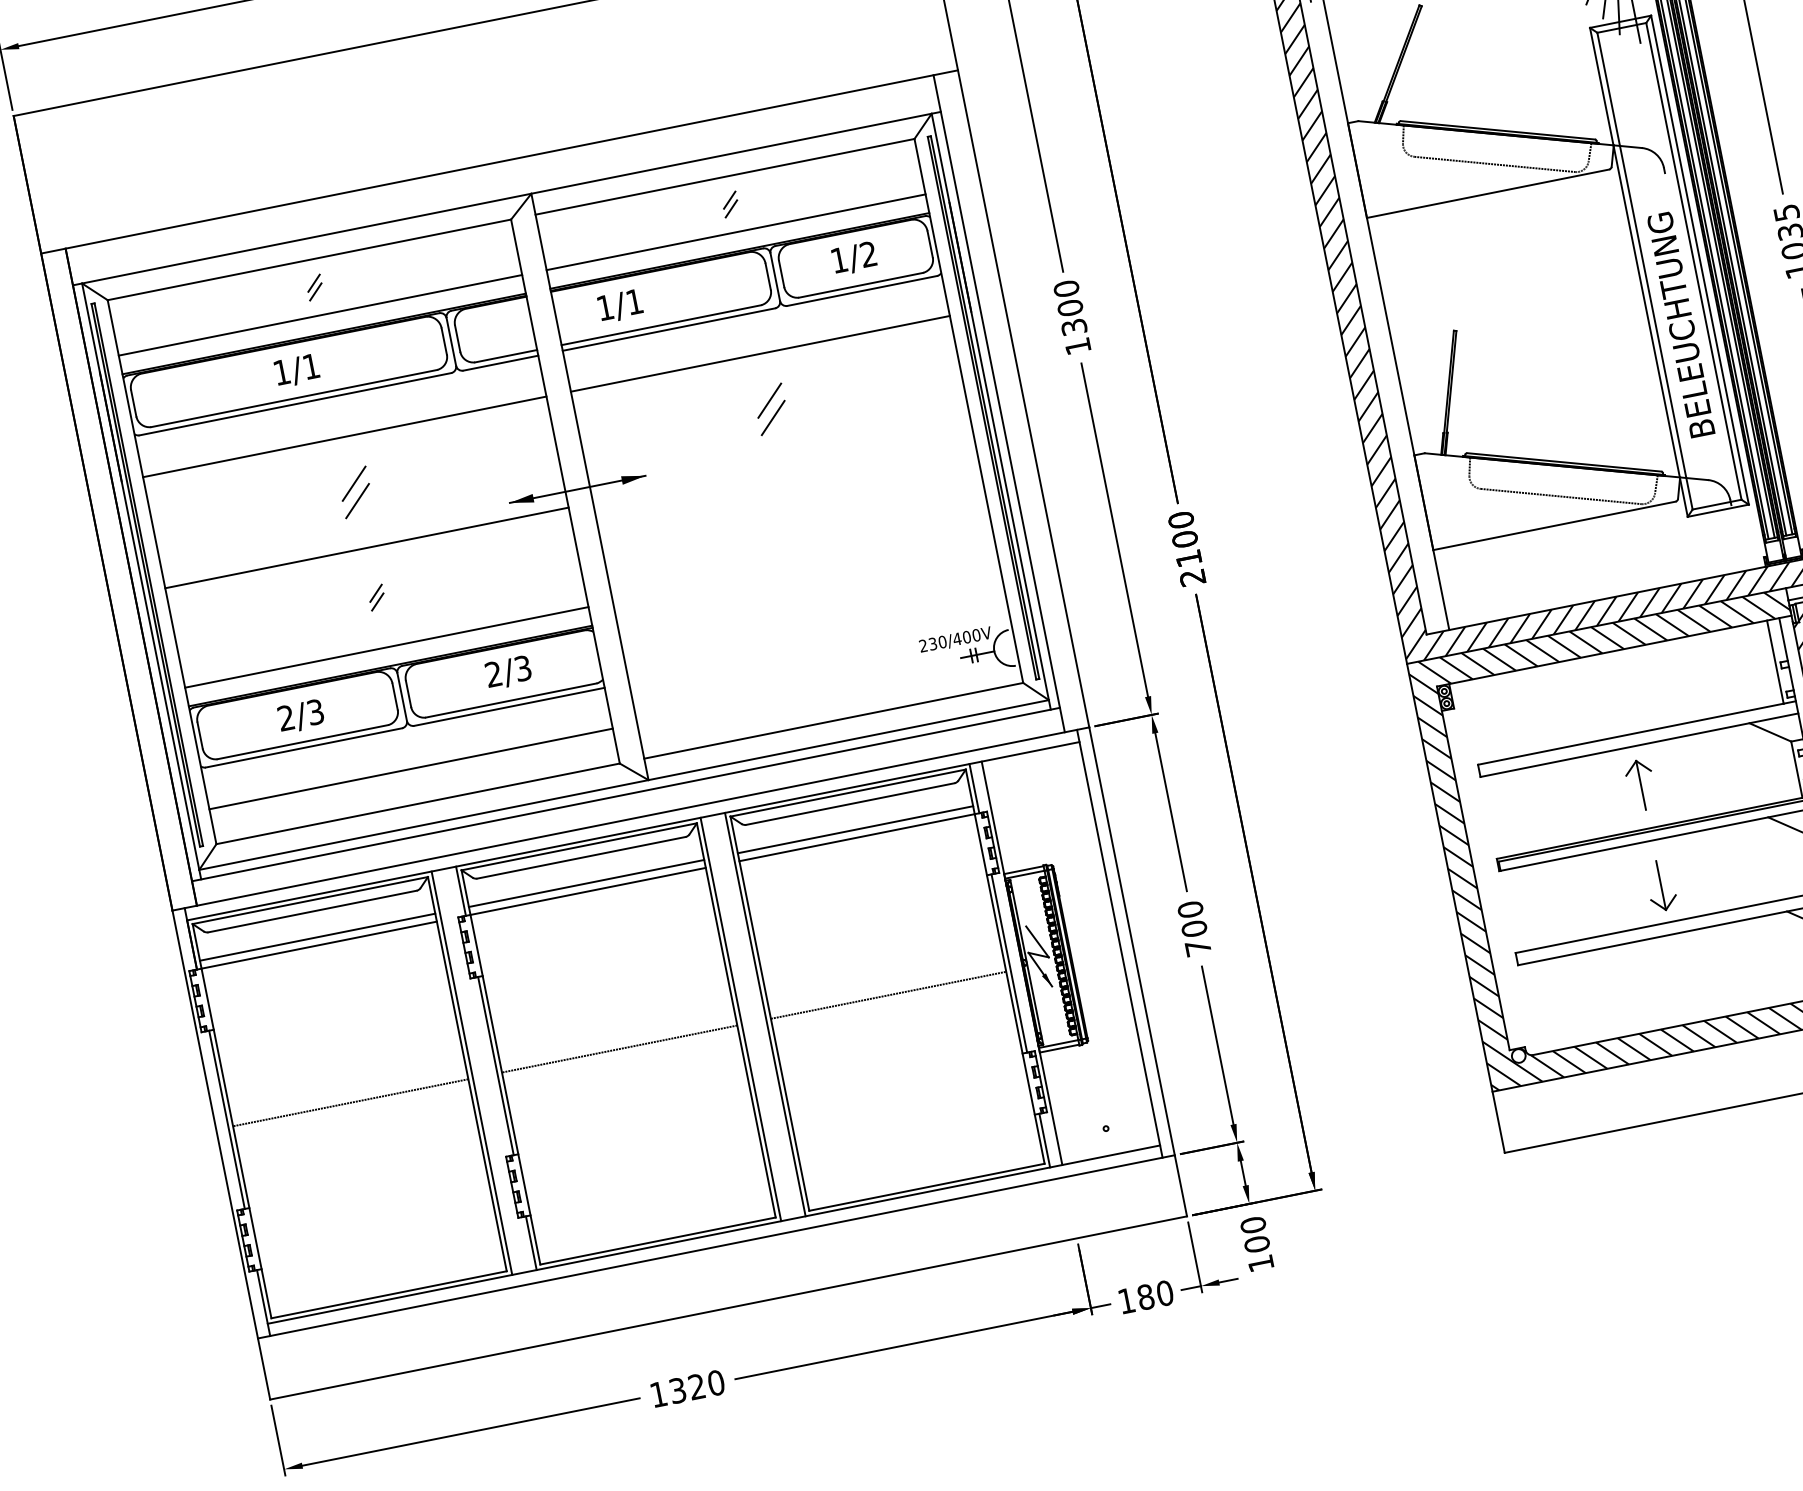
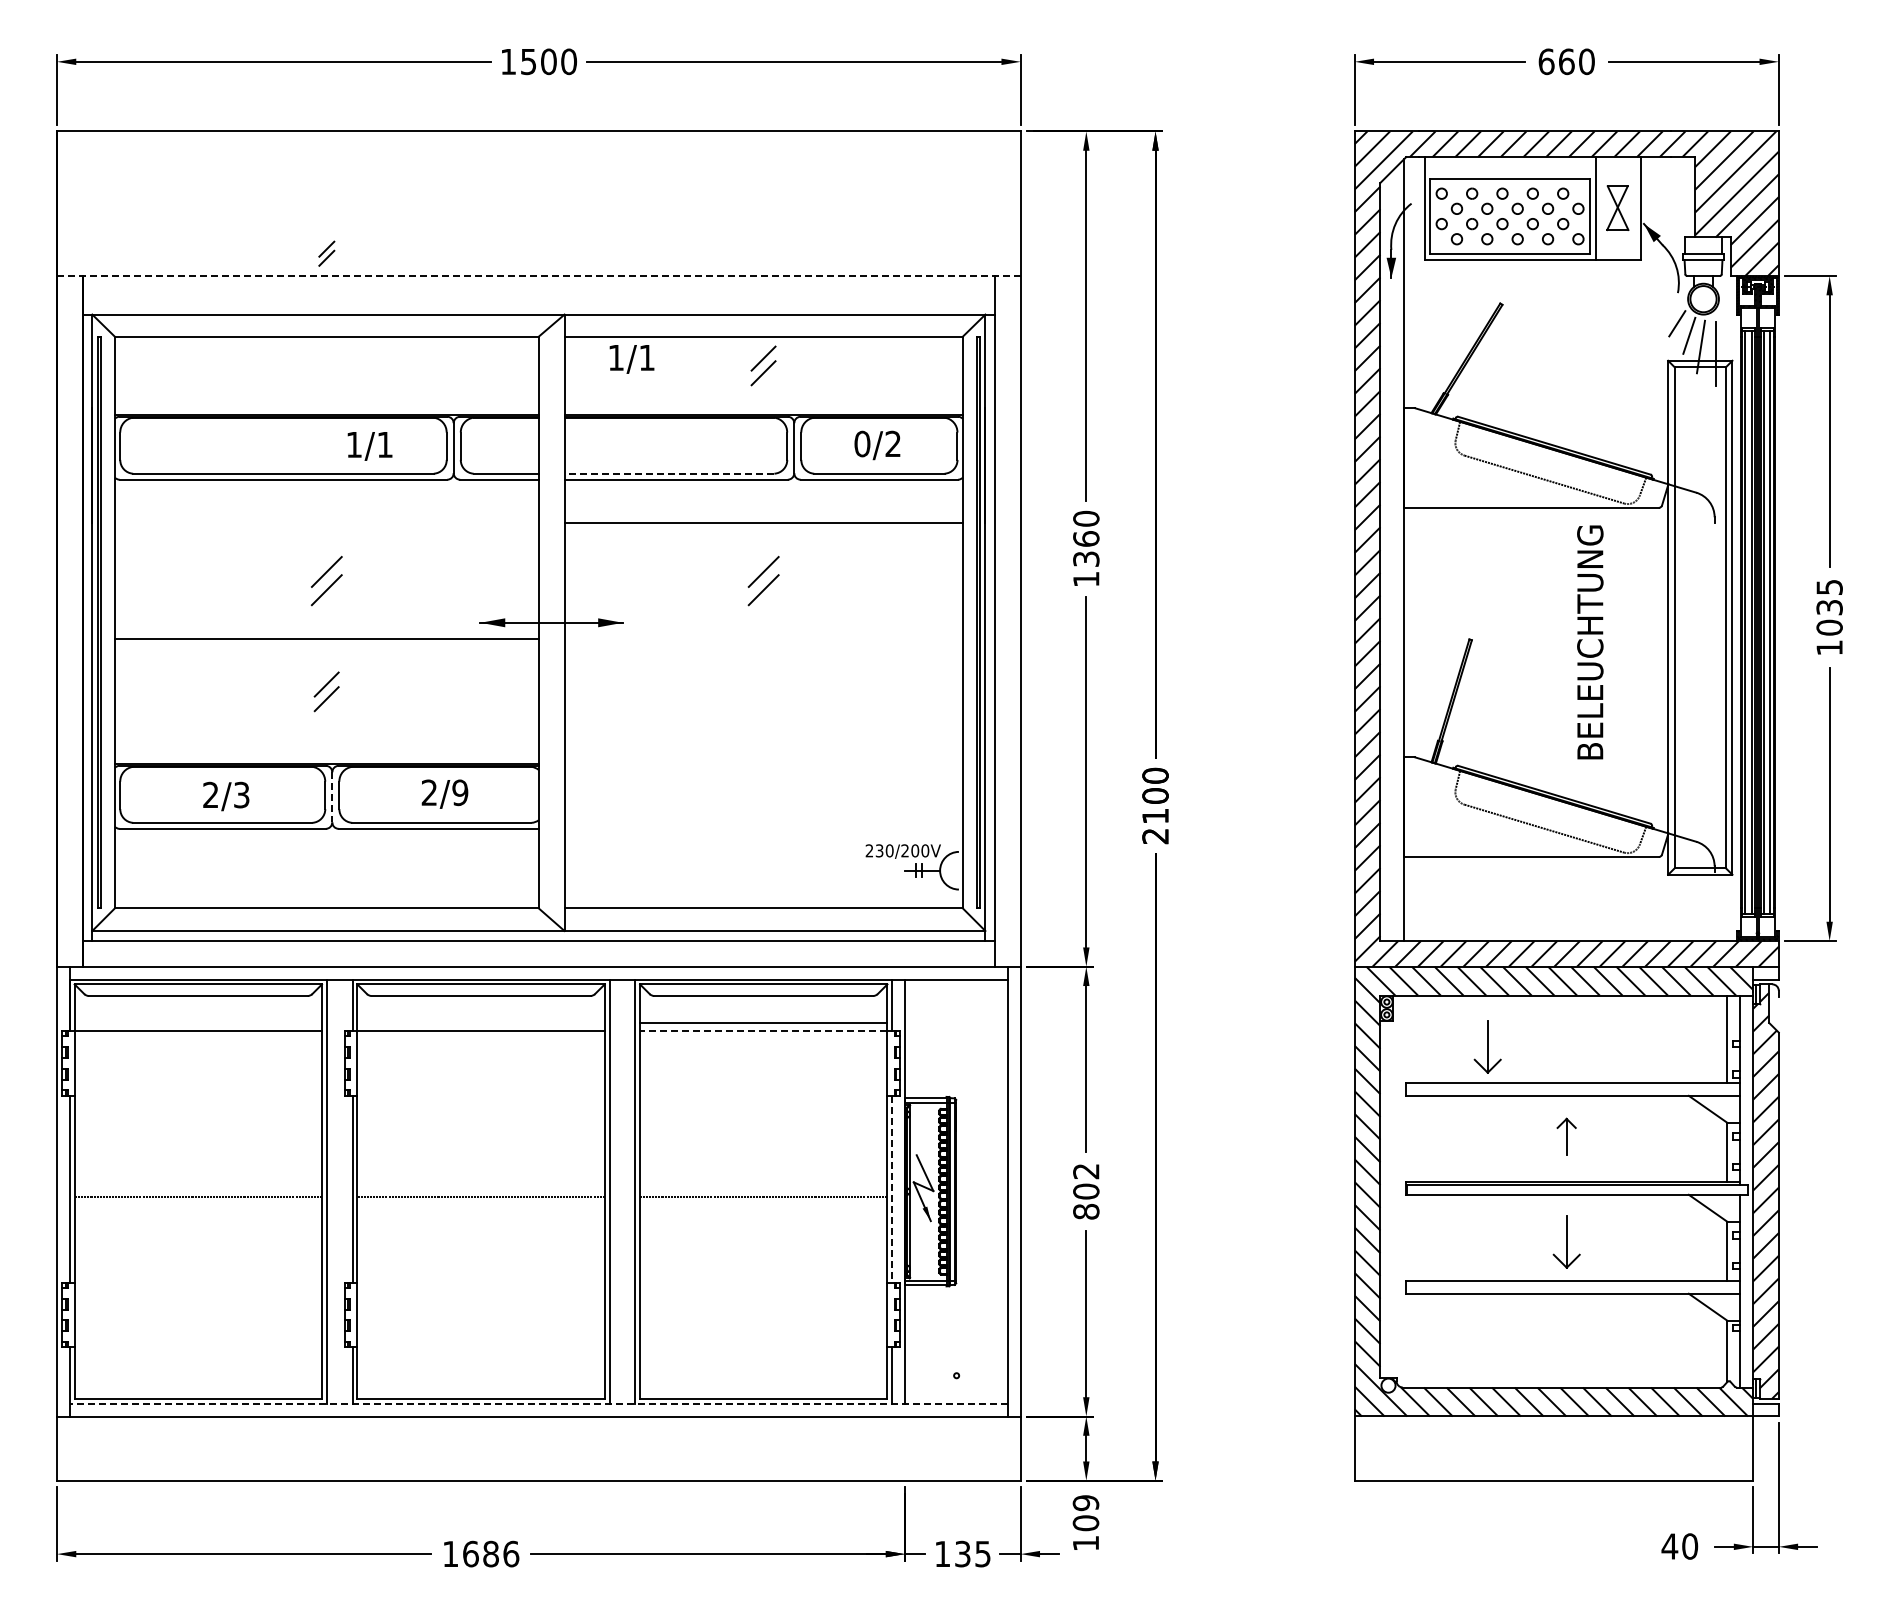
line: (499, 162) -> (538, 276), solid -> dashed
part: (730, 204) -> (763, 365), size x1.6
line: (735, 231) -> (763, 394), removed
text: (839, 259) -> (862, 443), 1/2 -> 0/2
part: (314, 287) -> (326, 253), moved
text: (620, 306) -> (631, 359), moved
text: (1070, 307) -> (1086, 538), 1300 -> 1360
line: (320, 315) -> (326, 394), removed
line: (661, 324) -> (669, 473), solid -> dashed
text: (1681, 324) -> (1590, 642), moved
text: (296, 371) -> (369, 446), moved
line: (344, 436) -> (326, 522), removed
part: (376, 597) -> (326, 691), size x1.6
text: (957, 638) -> (905, 850), 230/400V -> 230/200V
line: (386, 647) -> (326, 743), removed
text: (523, 668) -> (460, 792), 2/3 -> 2/9
line: (402, 697) -> (332, 797), solid -> dashed
part: (1548, 714) -> (1487, 1046), added
line: (410, 768) -> (326, 871), removed
part: (1640, 785) -> (1566, 1136), size x0.7
line: (856, 837) -> (763, 1031), solid -> dashed
line: (585, 883) -> (480, 1022), removed
text: (1194, 928) -> (1086, 1191), 700 -> 802
line: (317, 936) -> (198, 1022), removed
line: (1009, 963) -> (892, 1189), solid -> dashed
text: (1253, 1225) -> (1086, 1503), 100 -> 109
line: (713, 1234) -> (538, 1403), solid -> dashed
text: (1154, 1294) -> (972, 1553), 180 -> 135
text: (697, 1386) -> (491, 1553), 1320 -> 1686

